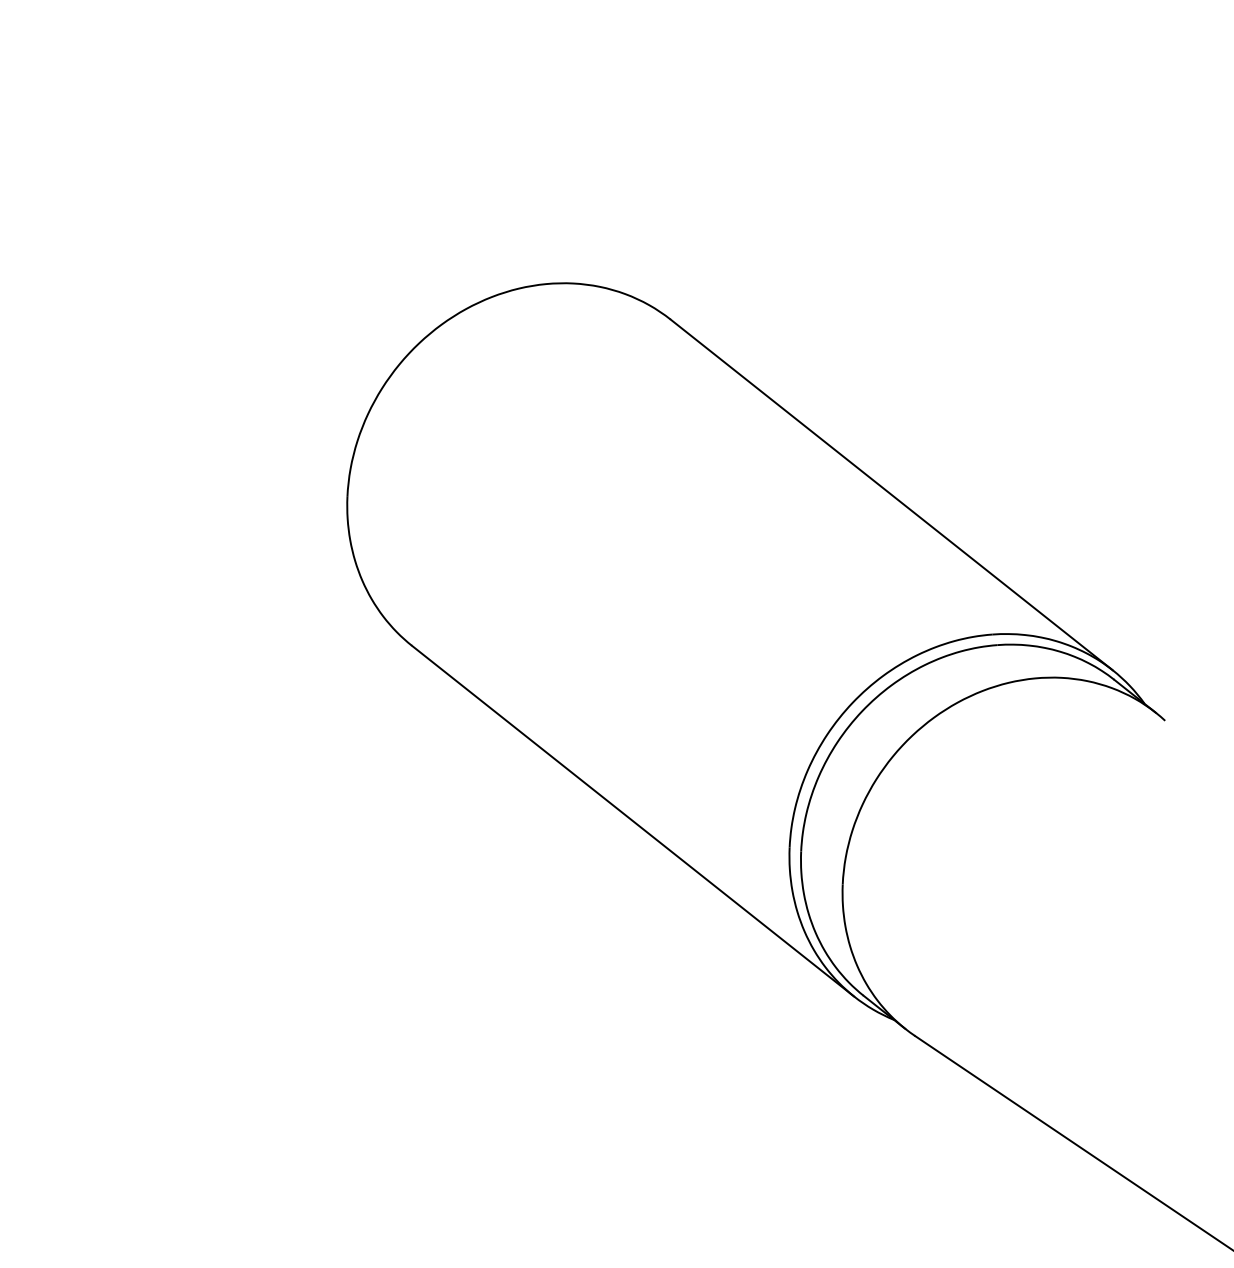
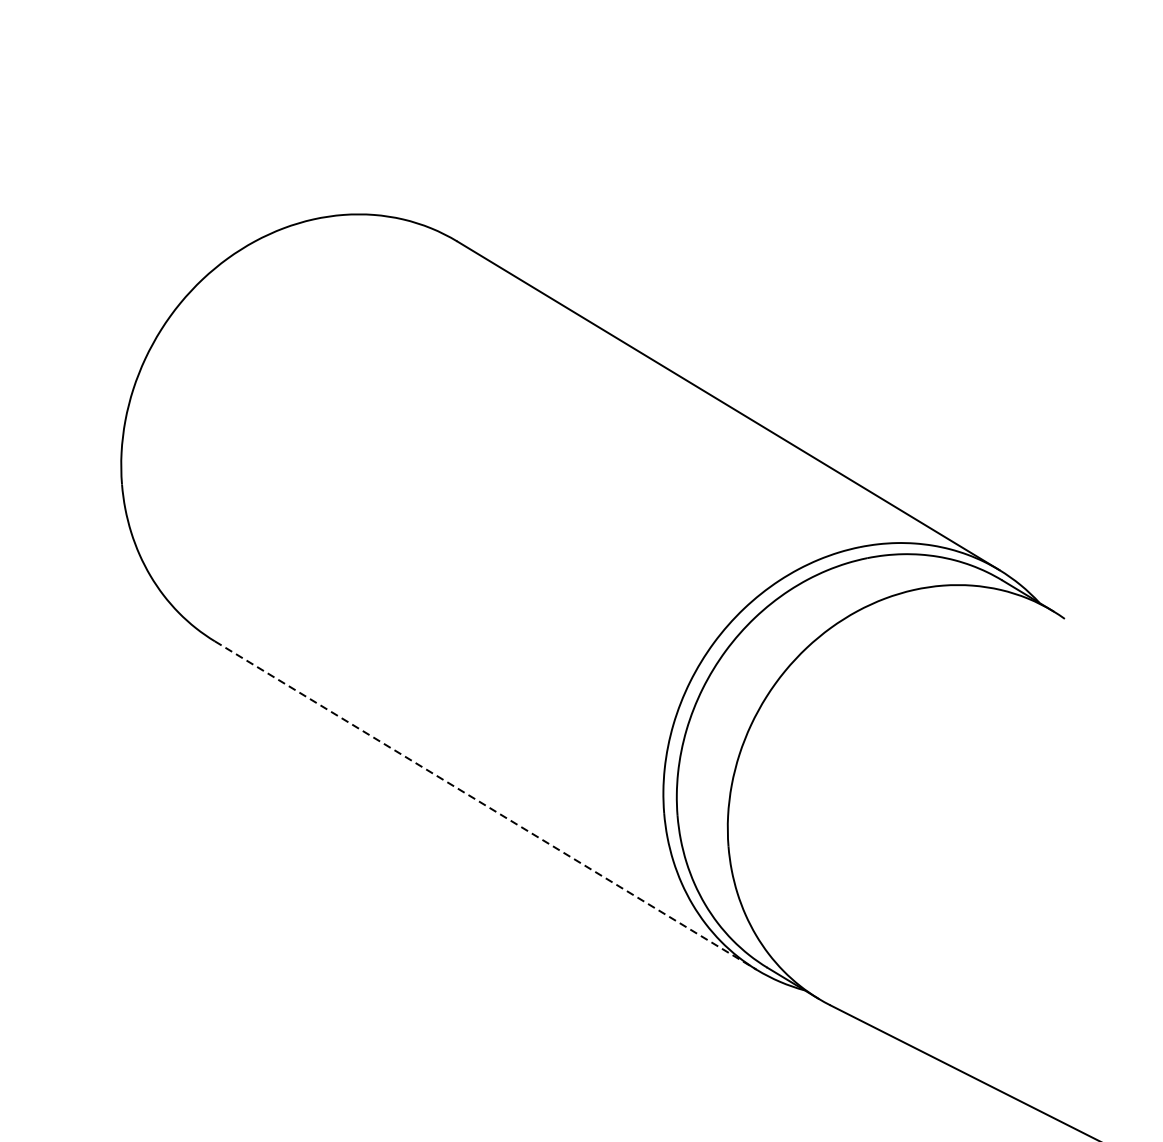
line: (633, 821) -> (486, 805), solid -> dashed

